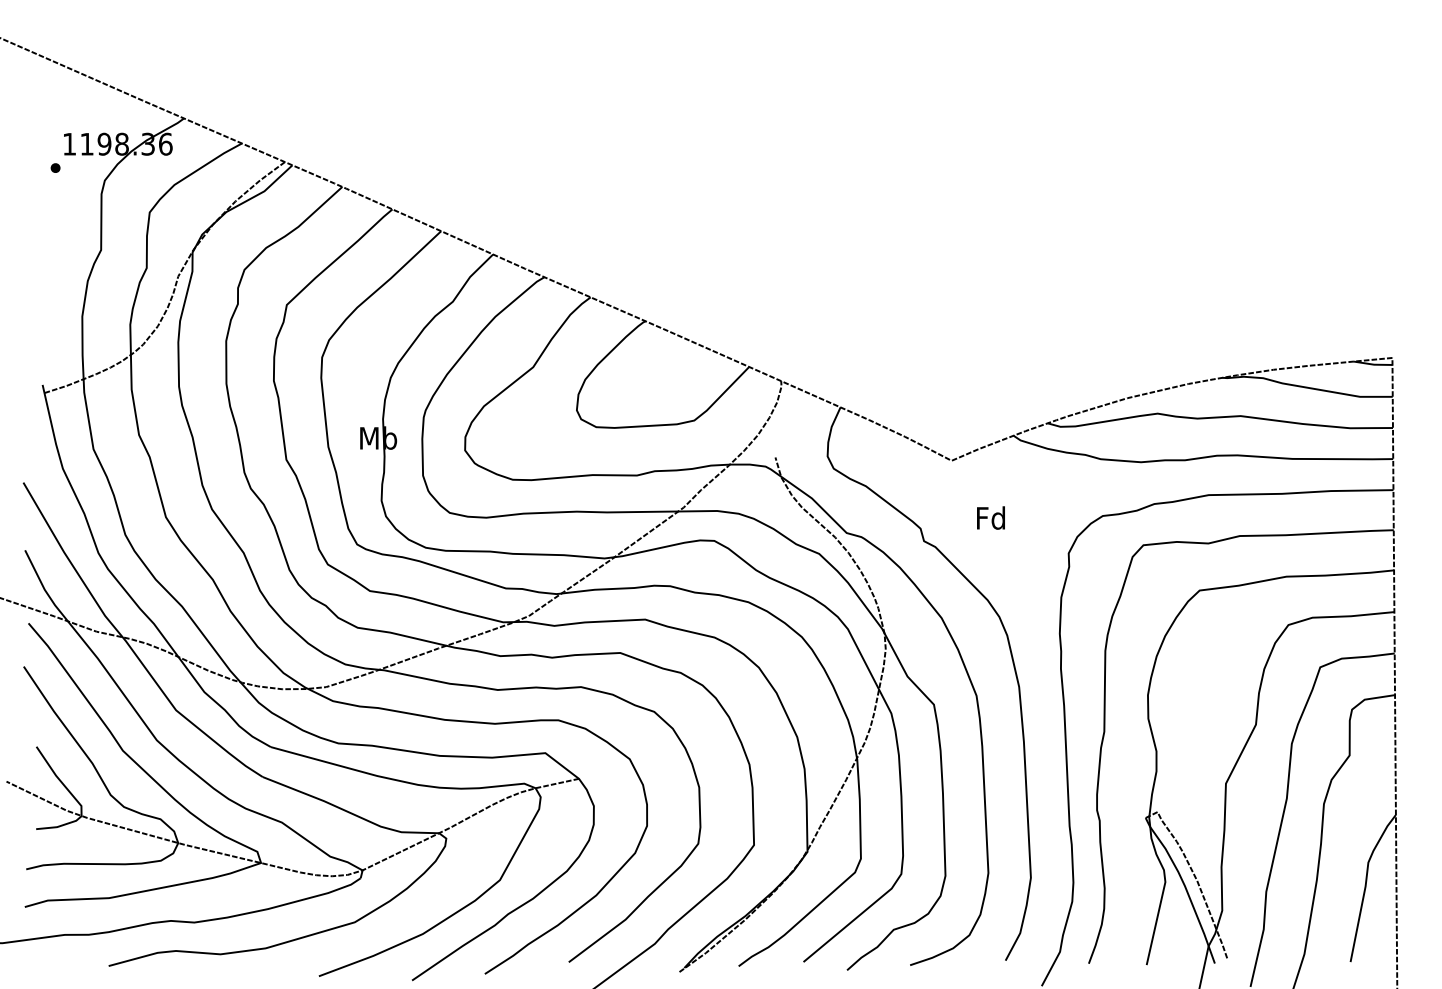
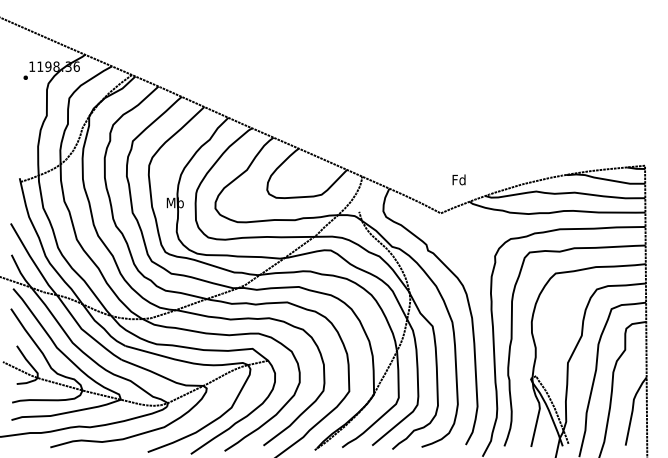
text: (989, 517) -> (458, 179), moved

